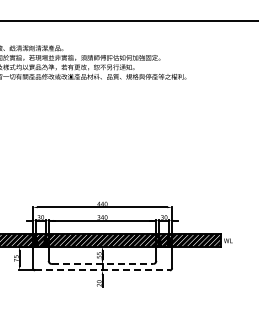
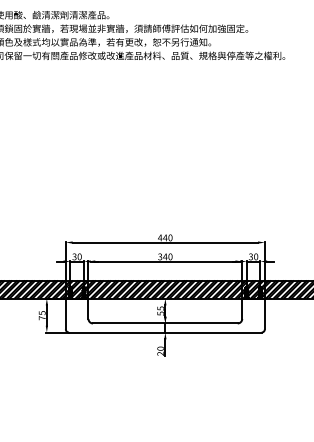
line: (102, 264) -> (165, 324), dashed -> solid
line: (103, 270) -> (166, 332), dashed -> solid

